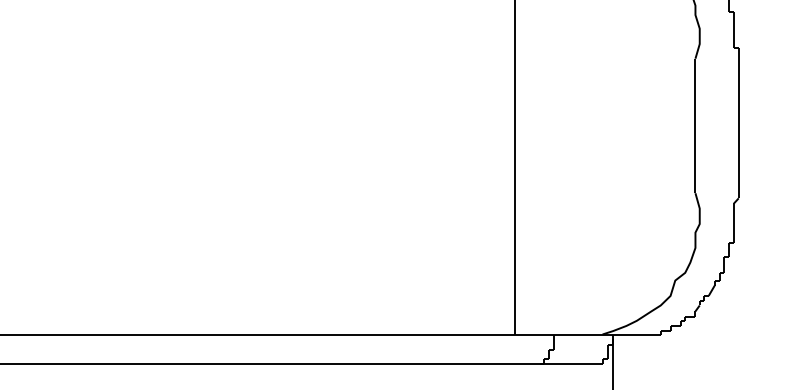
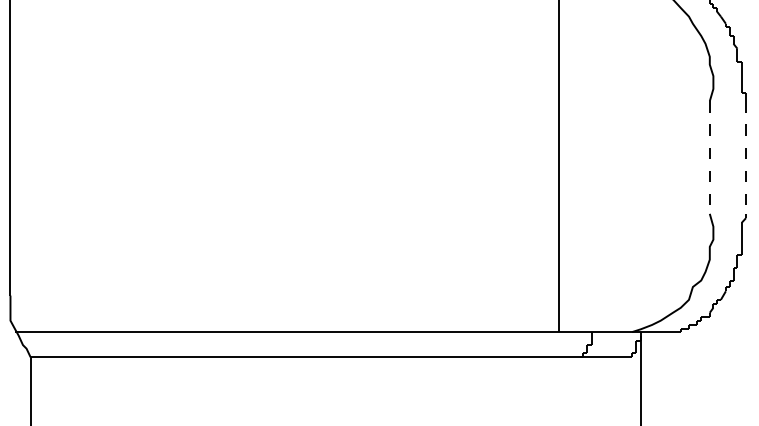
line: (695, 127) -> (709, 158), solid -> dashed
line: (739, 127) -> (746, 158), solid -> dashed

